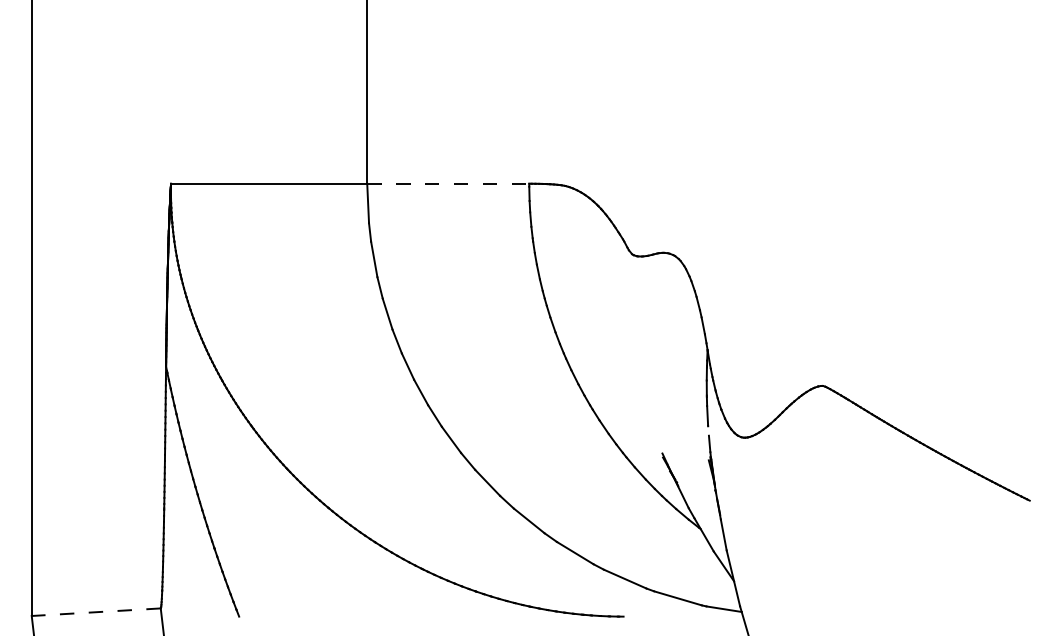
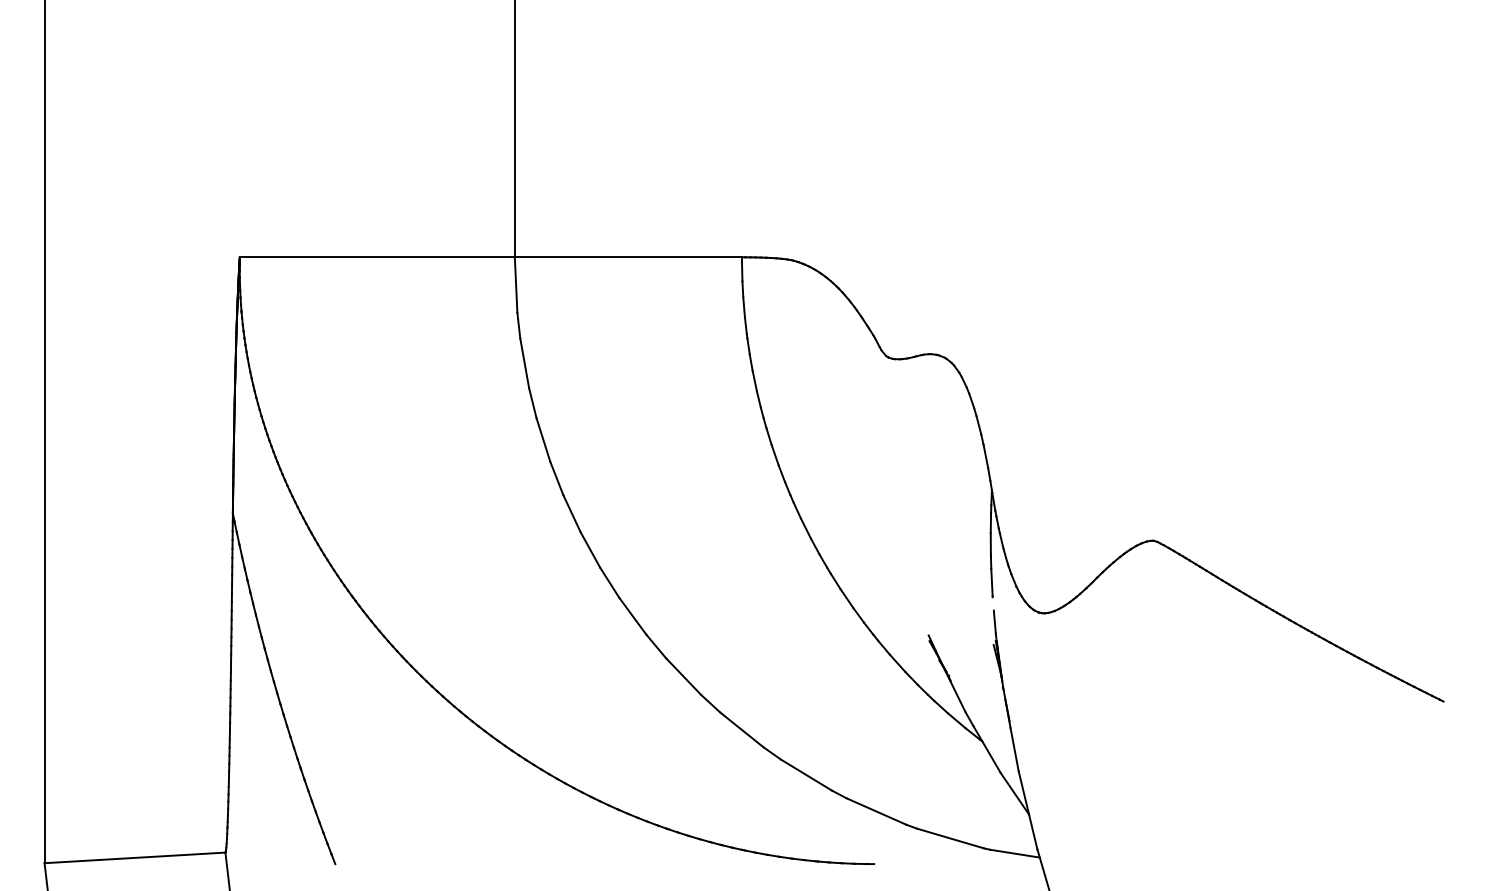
line: (448, 183) -> (628, 257), dashed -> solid
line: (96, 611) -> (135, 857), dashed -> solid

